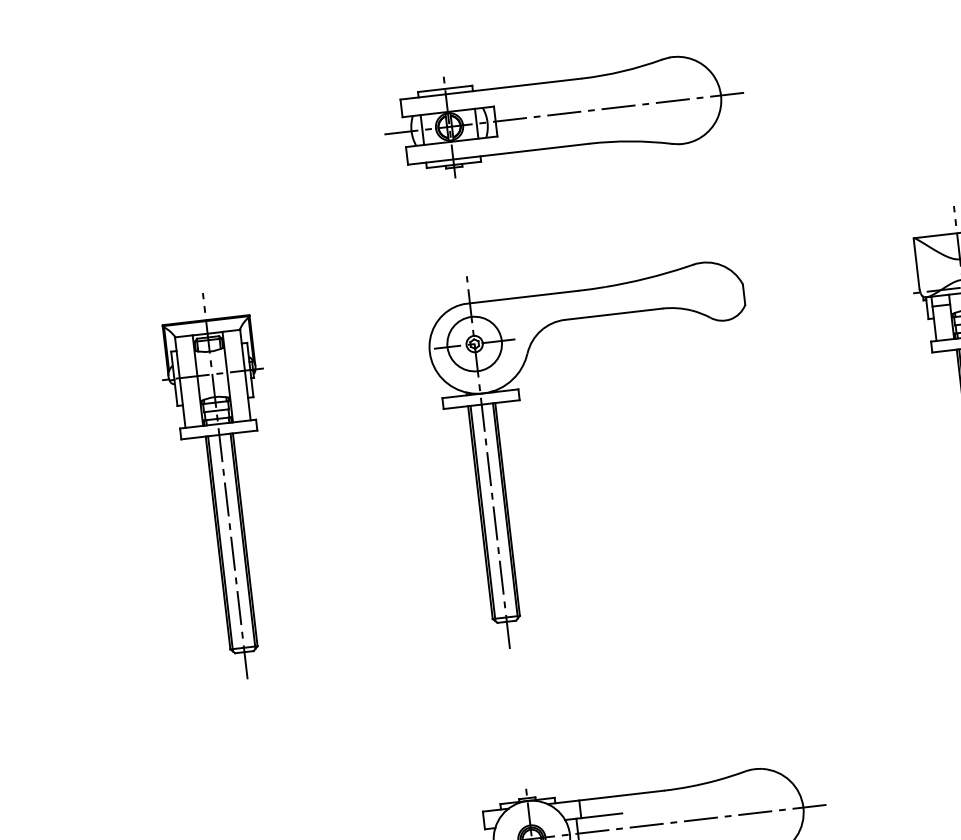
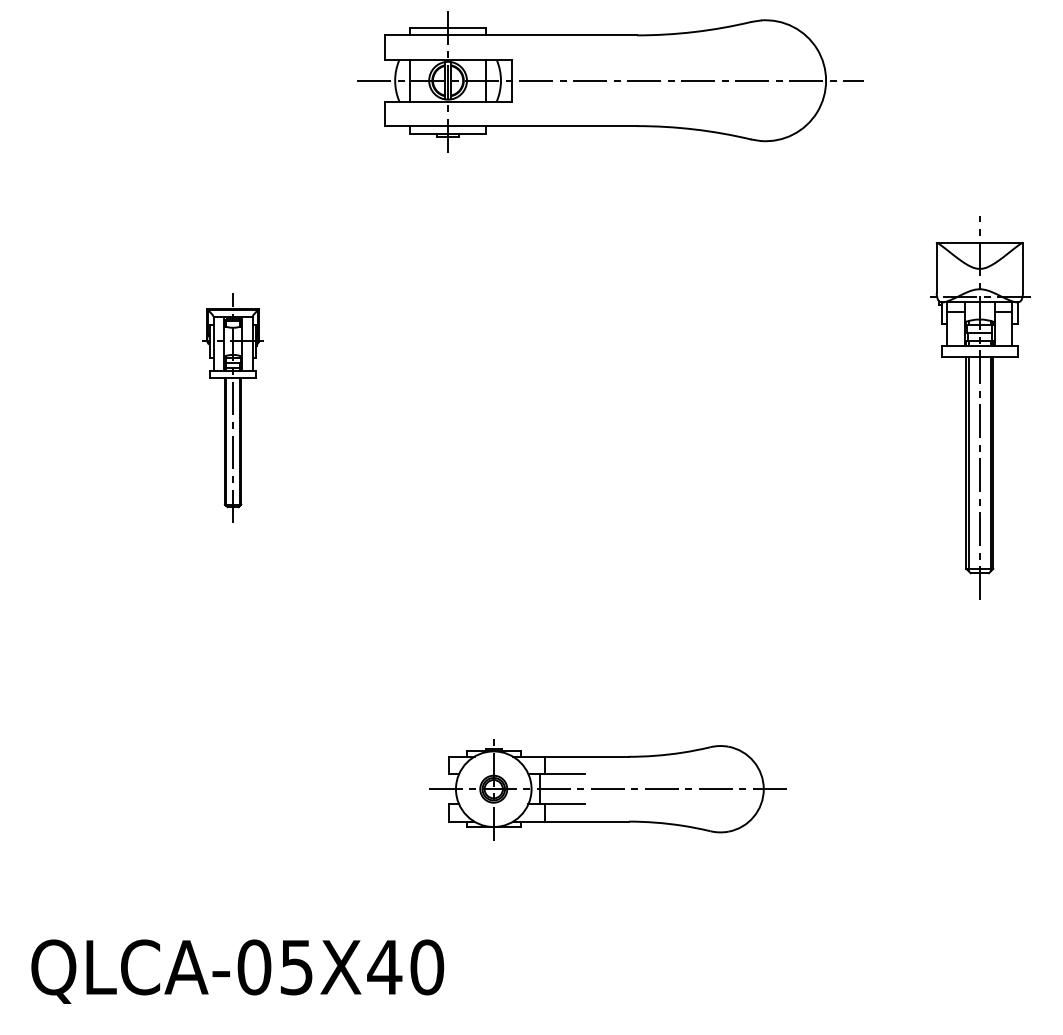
part: (563, 114) -> (607, 81), size x1.4
part: (520, 400) -> (532, 357), removed
part: (225, 485) -> (233, 407), size x0.6

